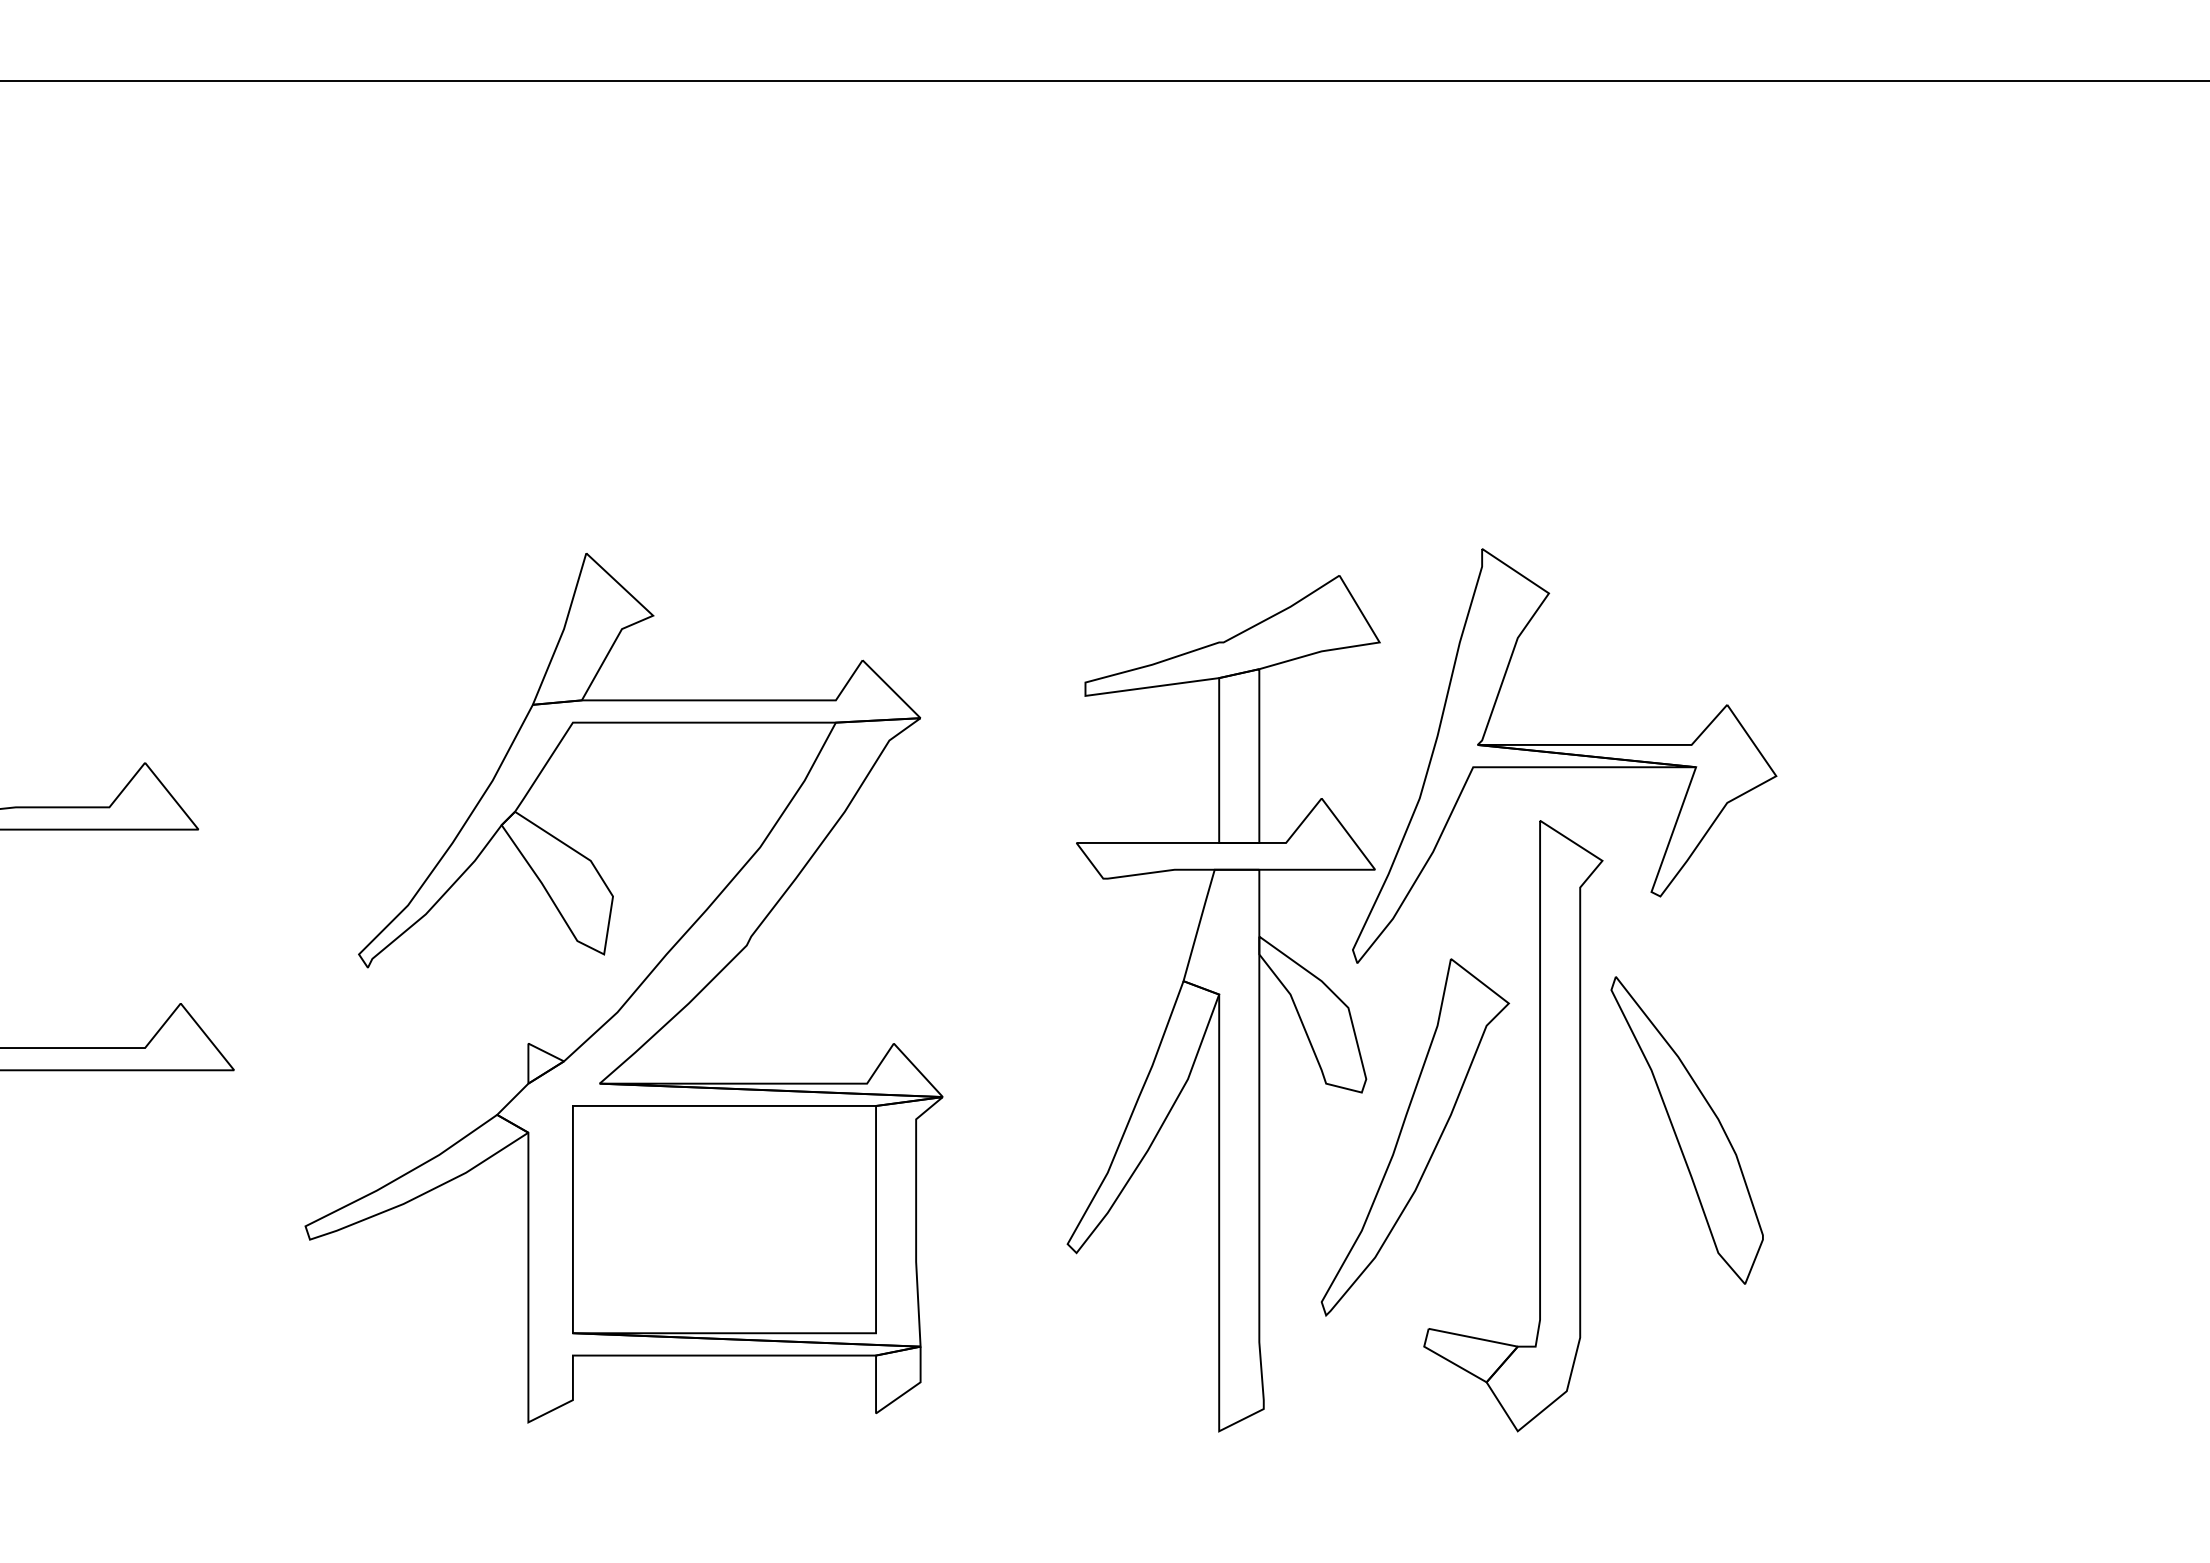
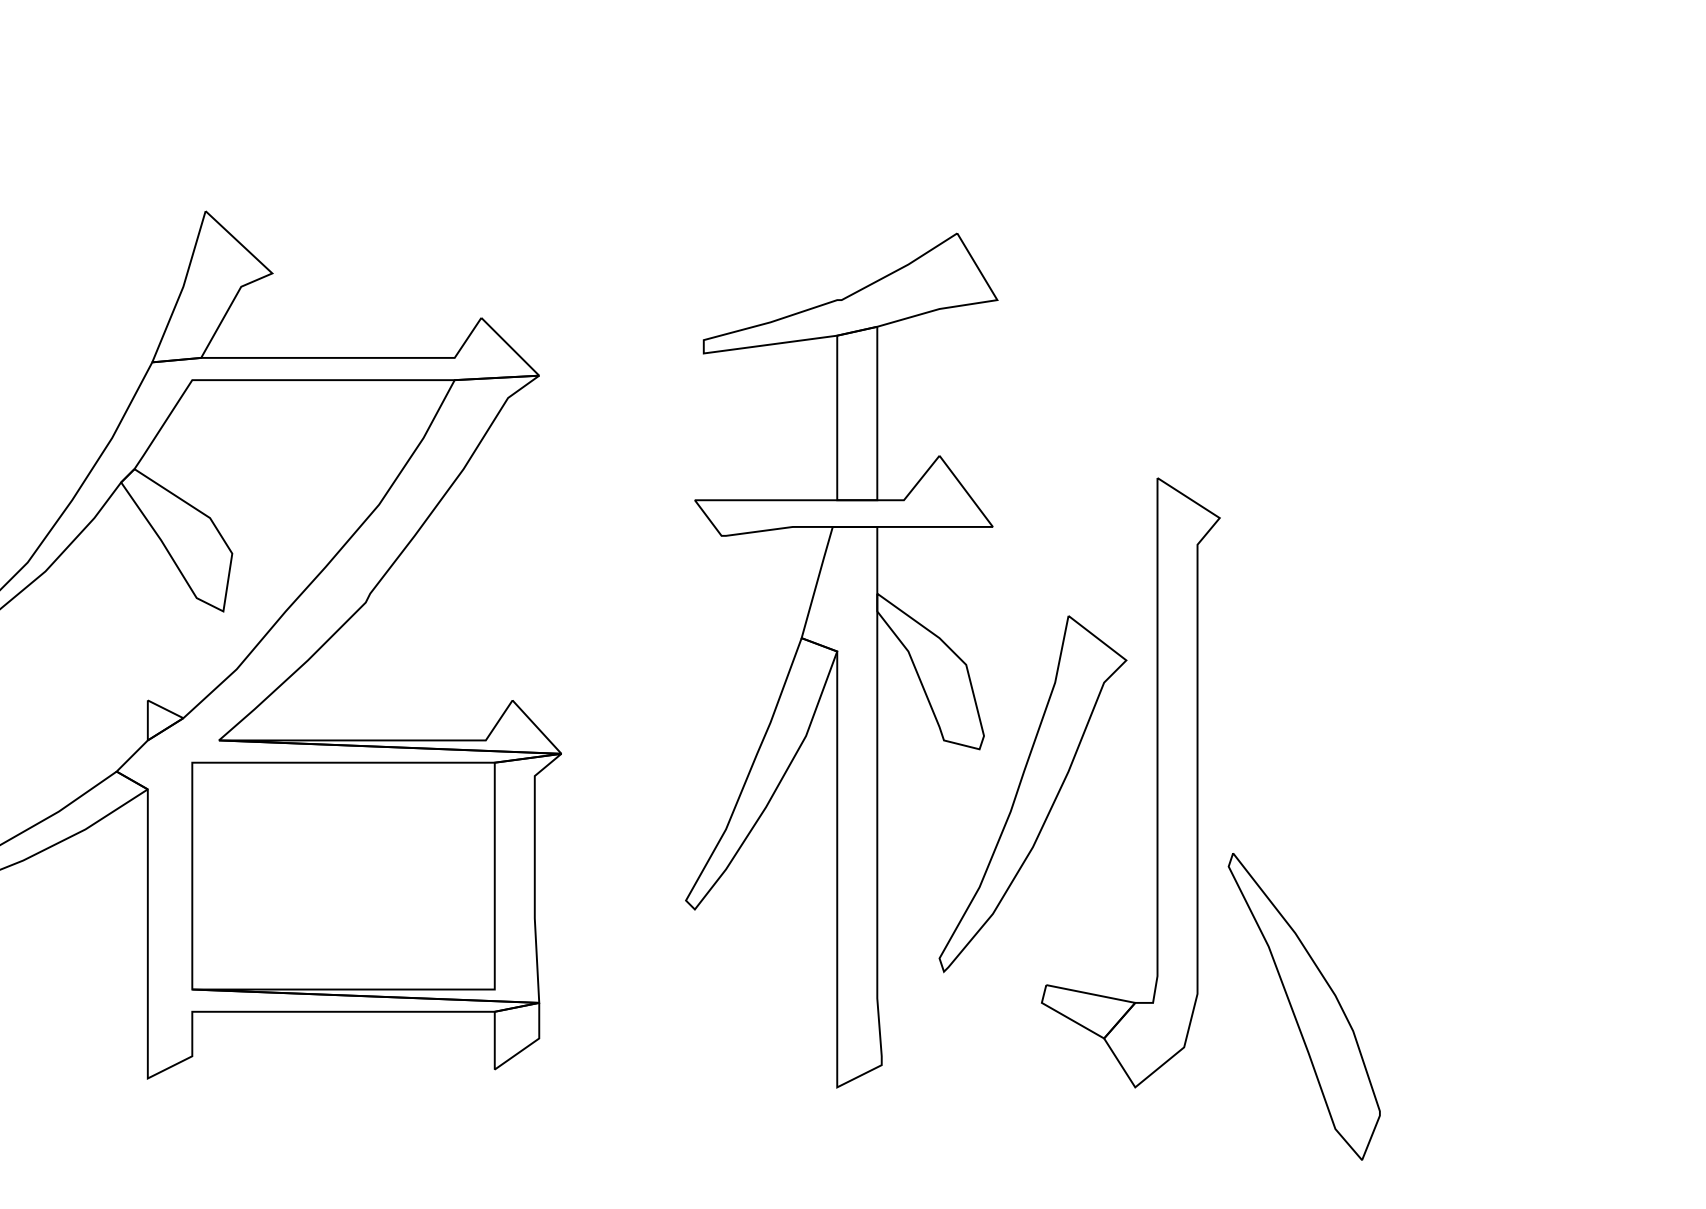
part: (1564, 755) -> (1181, 412), removed
part: (1686, 1130) -> (1303, 1006), moved

